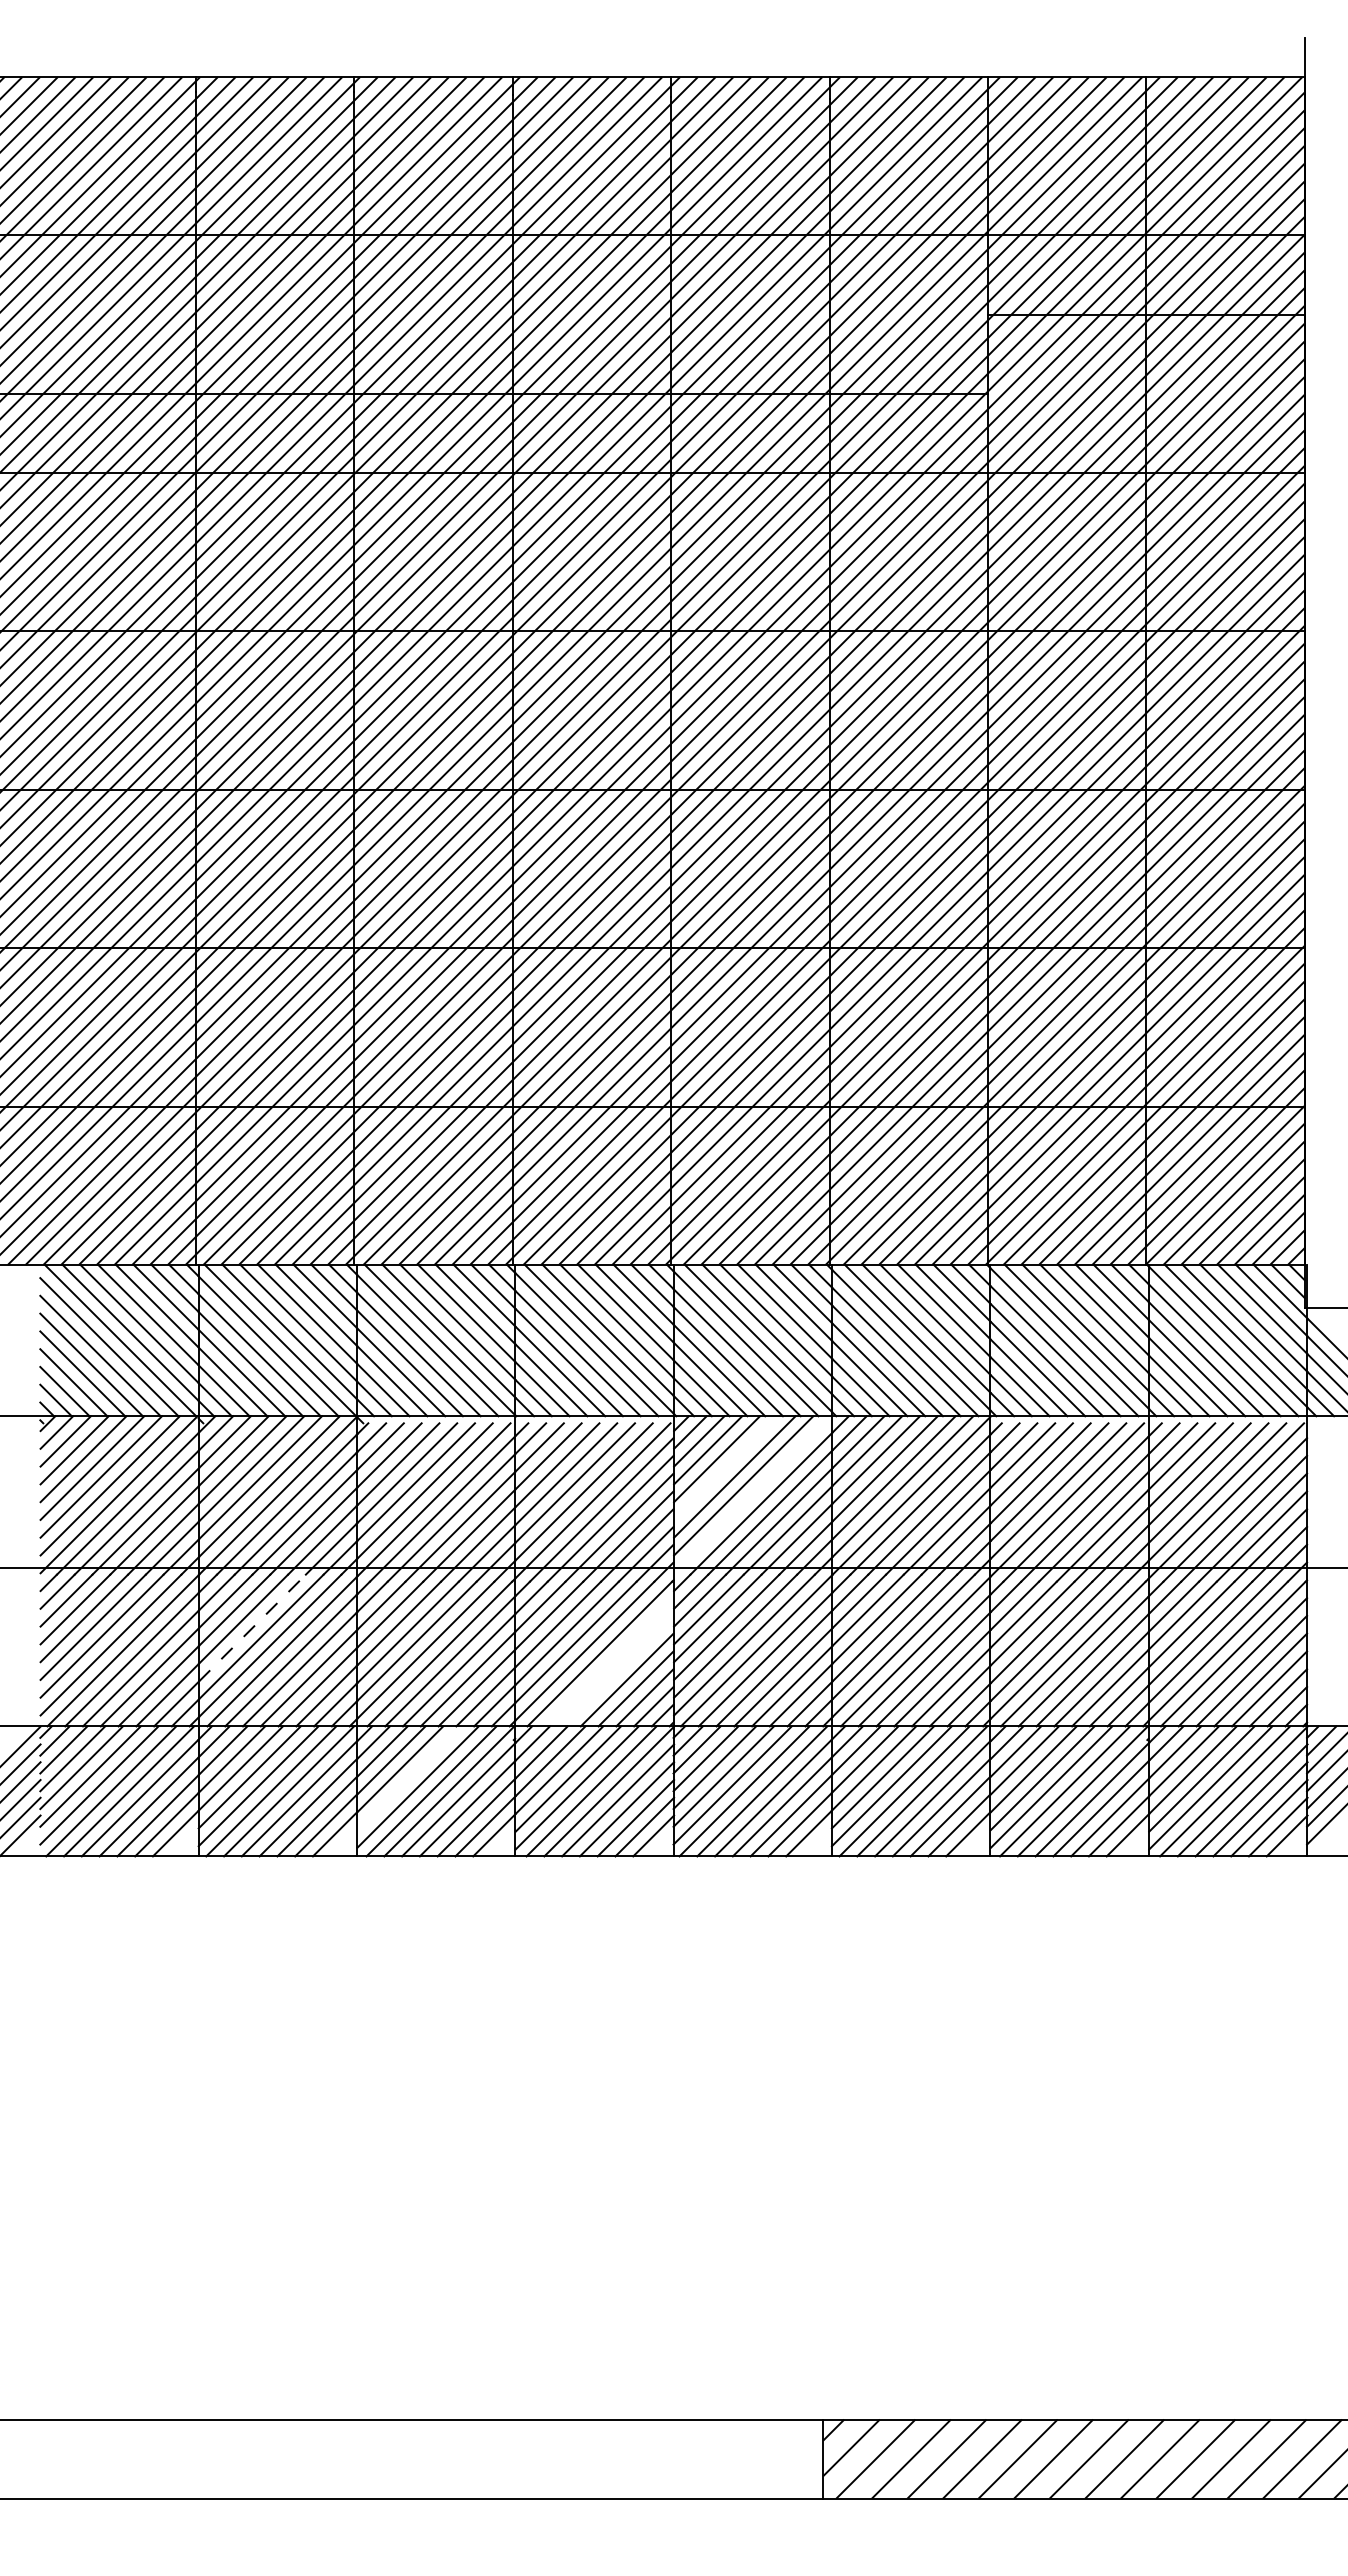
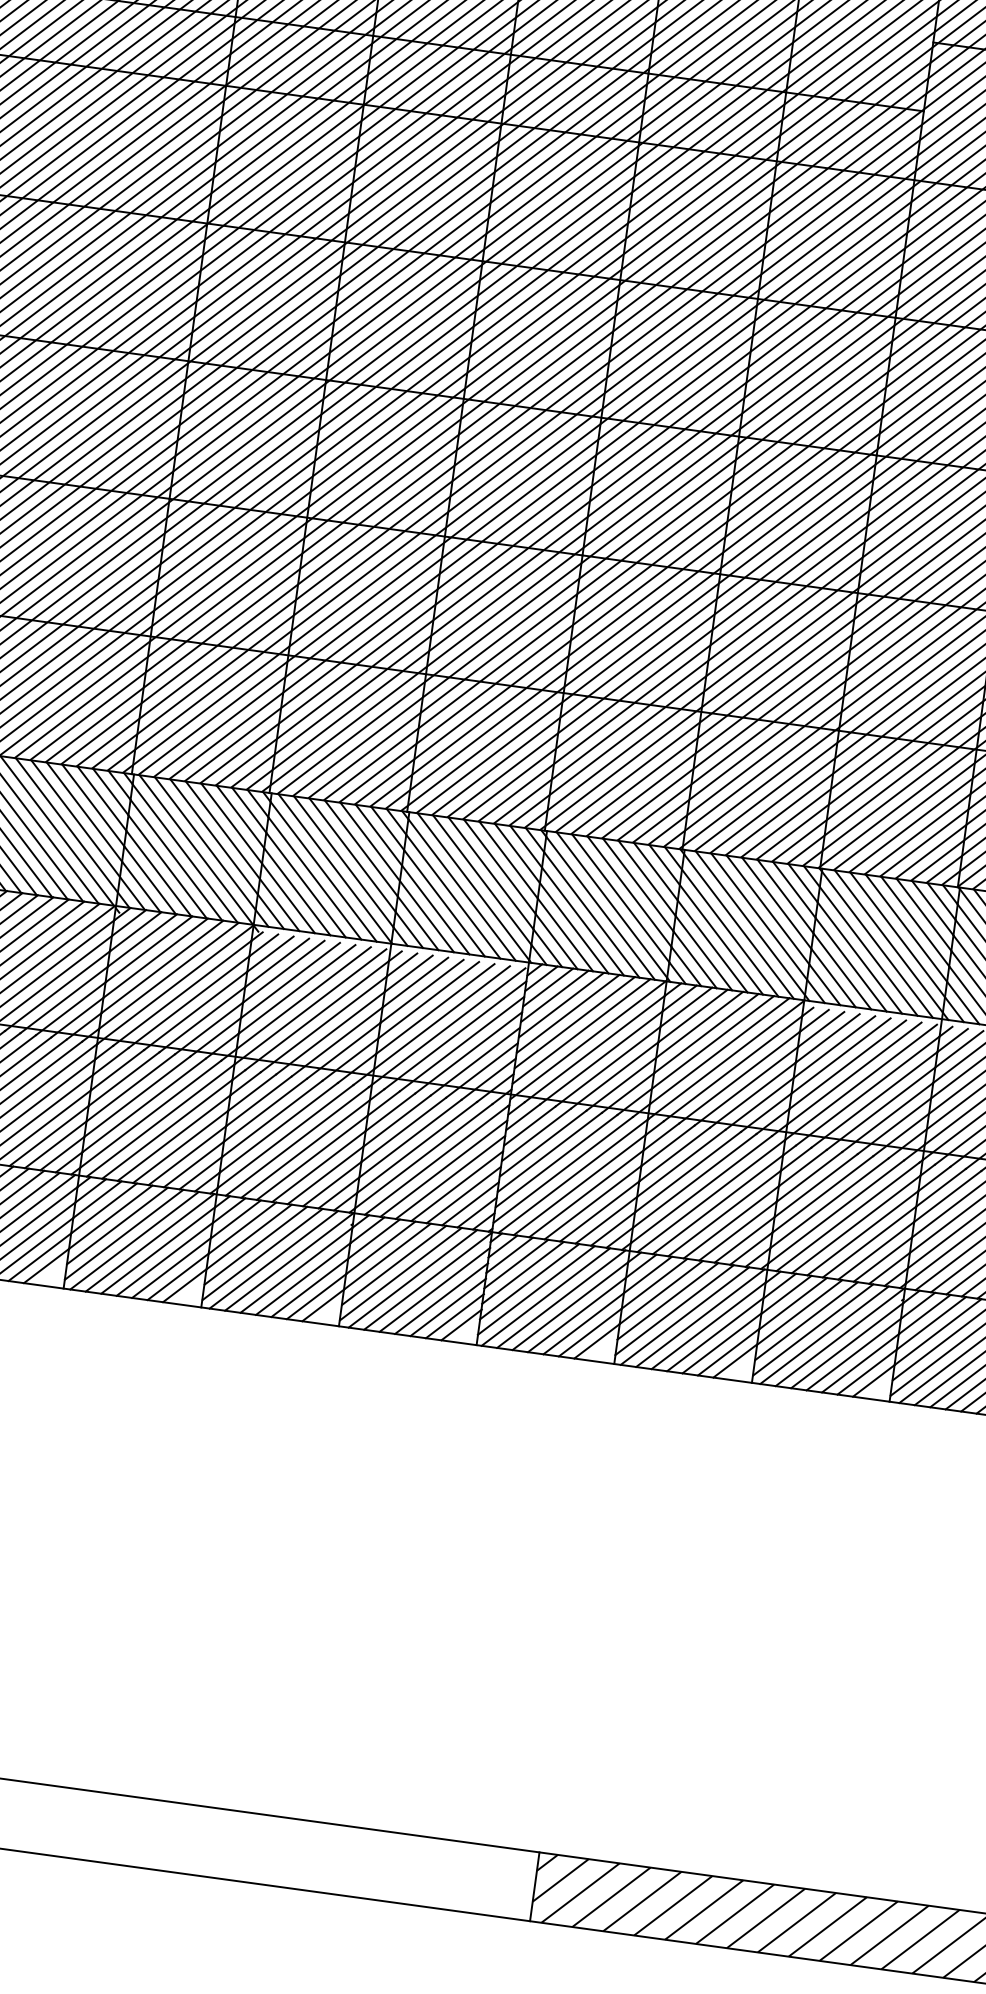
line: (725, 1467) -> (567, 1013), added
line: (752, 1494) -> (588, 1039), added
line: (252, 1628) -> (137, 1096), dashed -> solid
line: (609, 1662) -> (443, 1168), added
line: (618, 1670) -> (450, 1176), added
line: (409, 1778) -> (256, 1245), added

